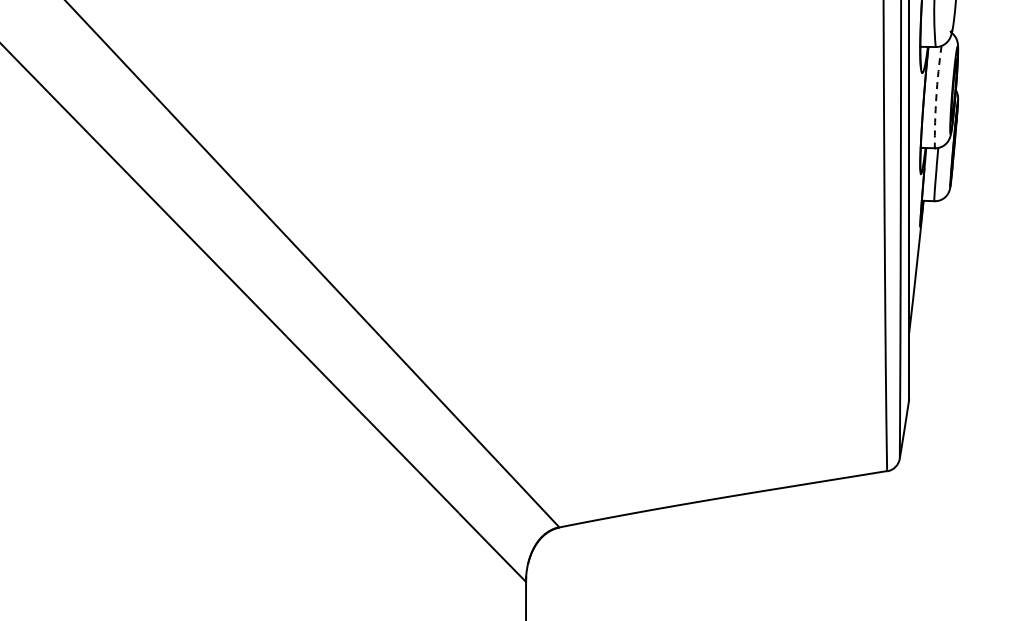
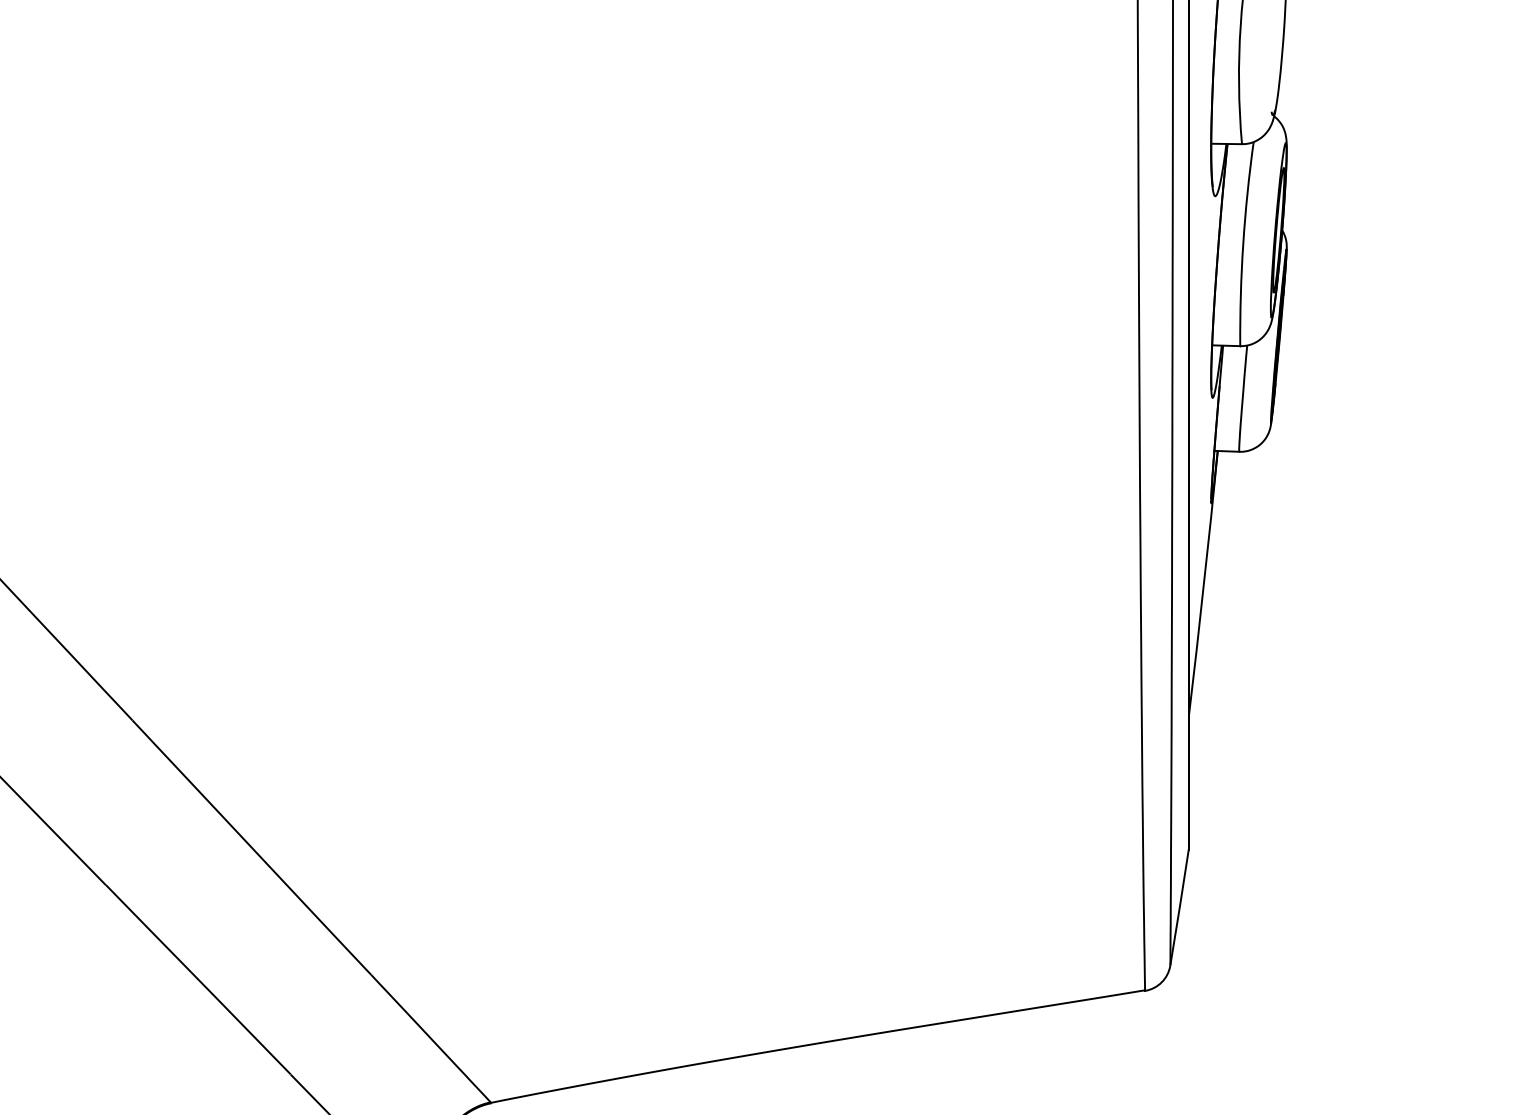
arc: (936, 96) -> (1243, 242), dashed -> solid

